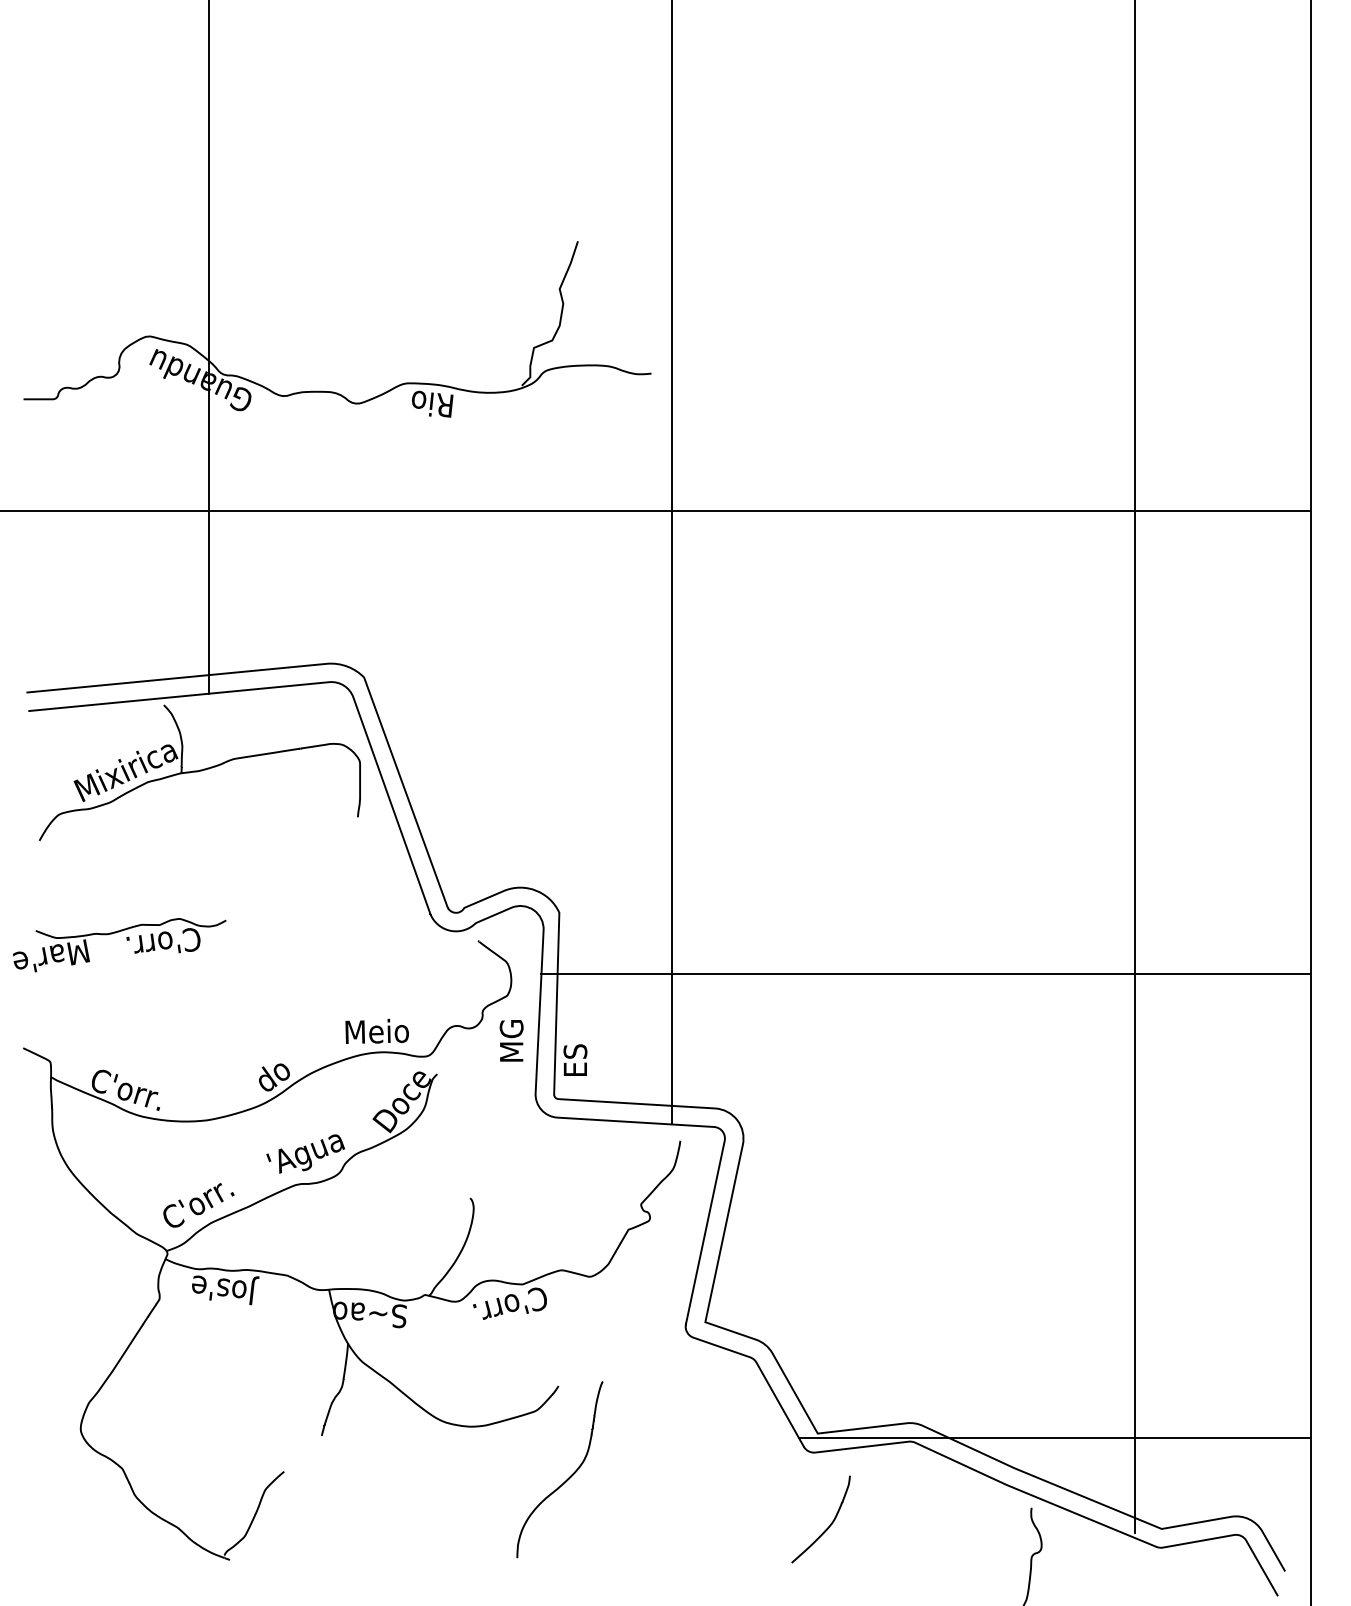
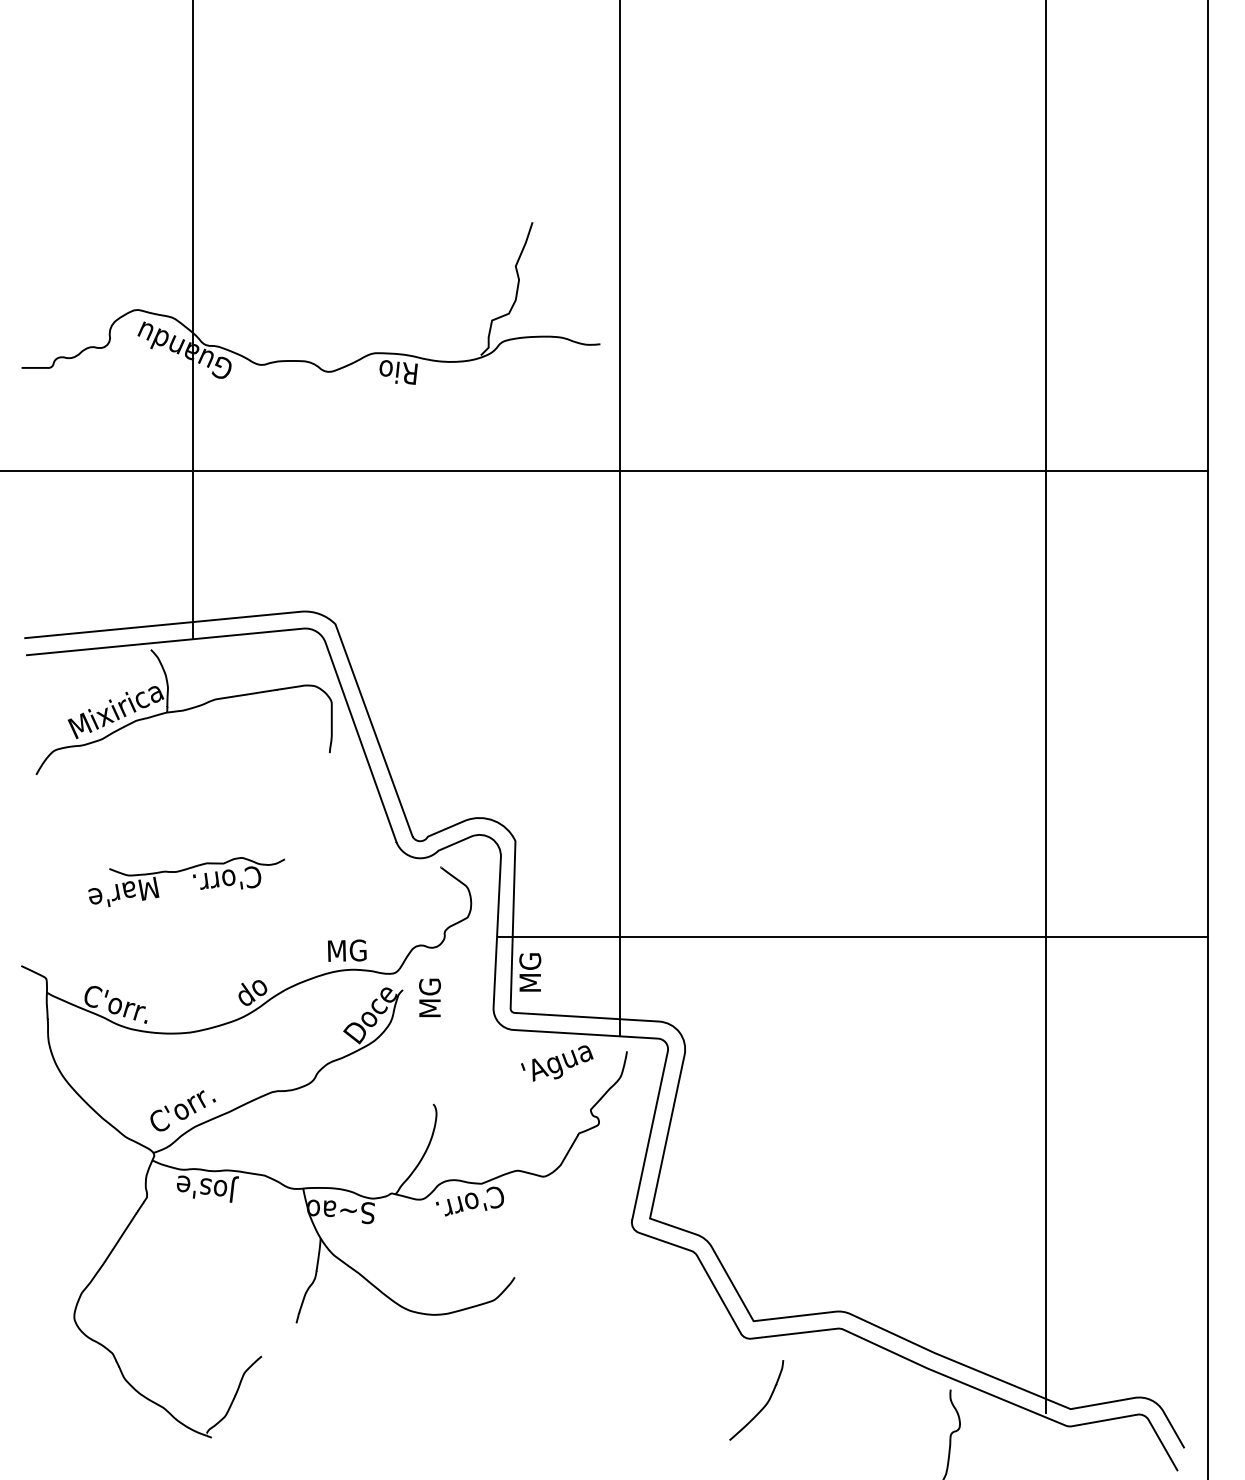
part: (126, 940) -> (192, 877), moved
line: (925, 974) -> (852, 936), moved
text: (376, 1030) -> (346, 949), Meio -> MG
text: (511, 1040) -> (429, 997), moved
text: (575, 1053) -> (530, 970), ES -> MG
text: (305, 1153) -> (557, 1063), moved
line: (1054, 1437) -> (971, 1324), removed
curve: (568, 1477) -> (523, 1361), removed

